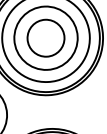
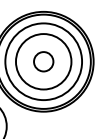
circle: (45, 37) -> (43, 61), size x0.6

